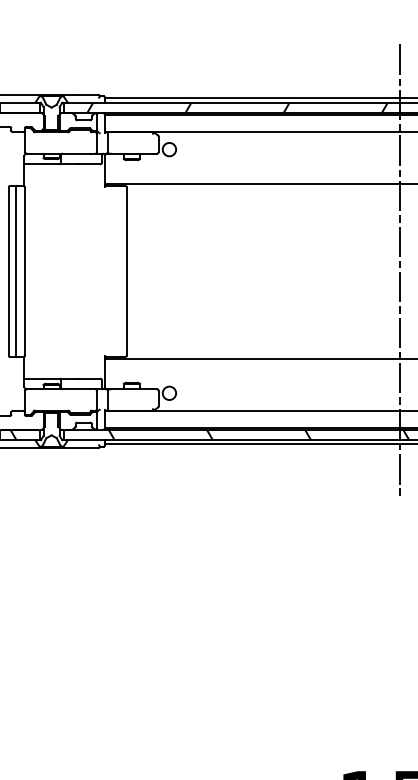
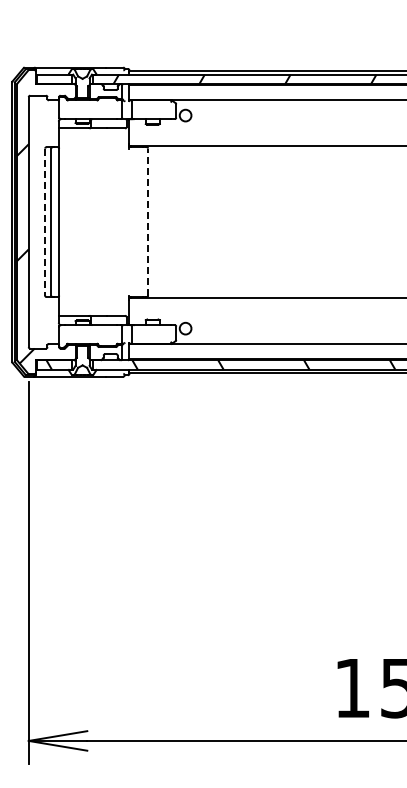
line: (399, 270) -> (386, 221), removed
line: (9, 271) -> (45, 222), solid -> dashed
line: (126, 271) -> (148, 222), solid -> dashed

